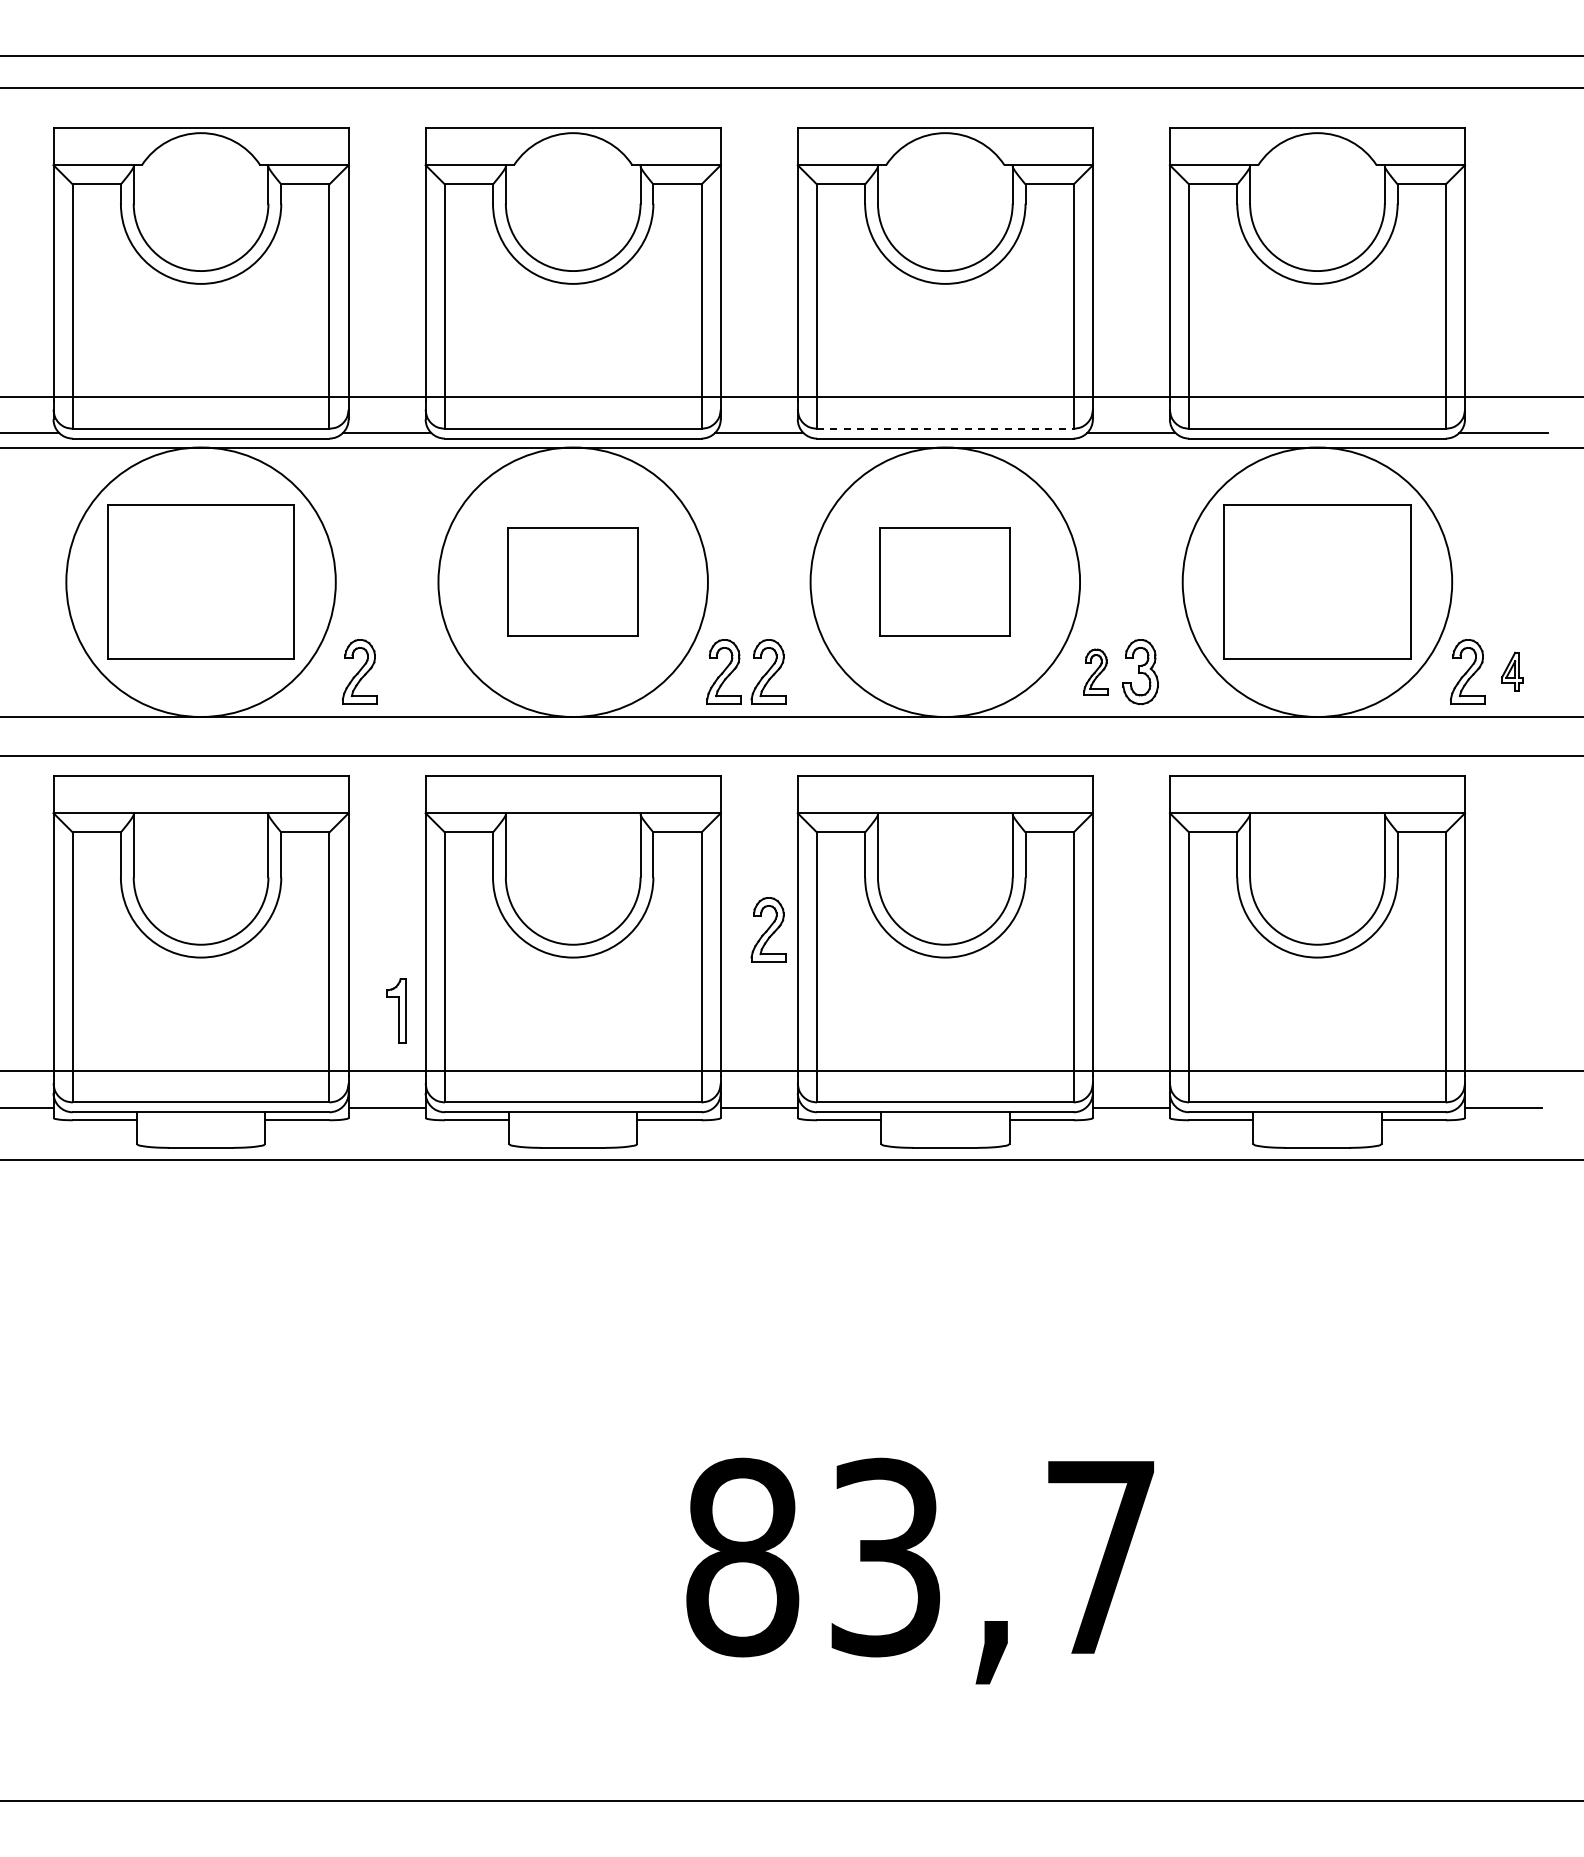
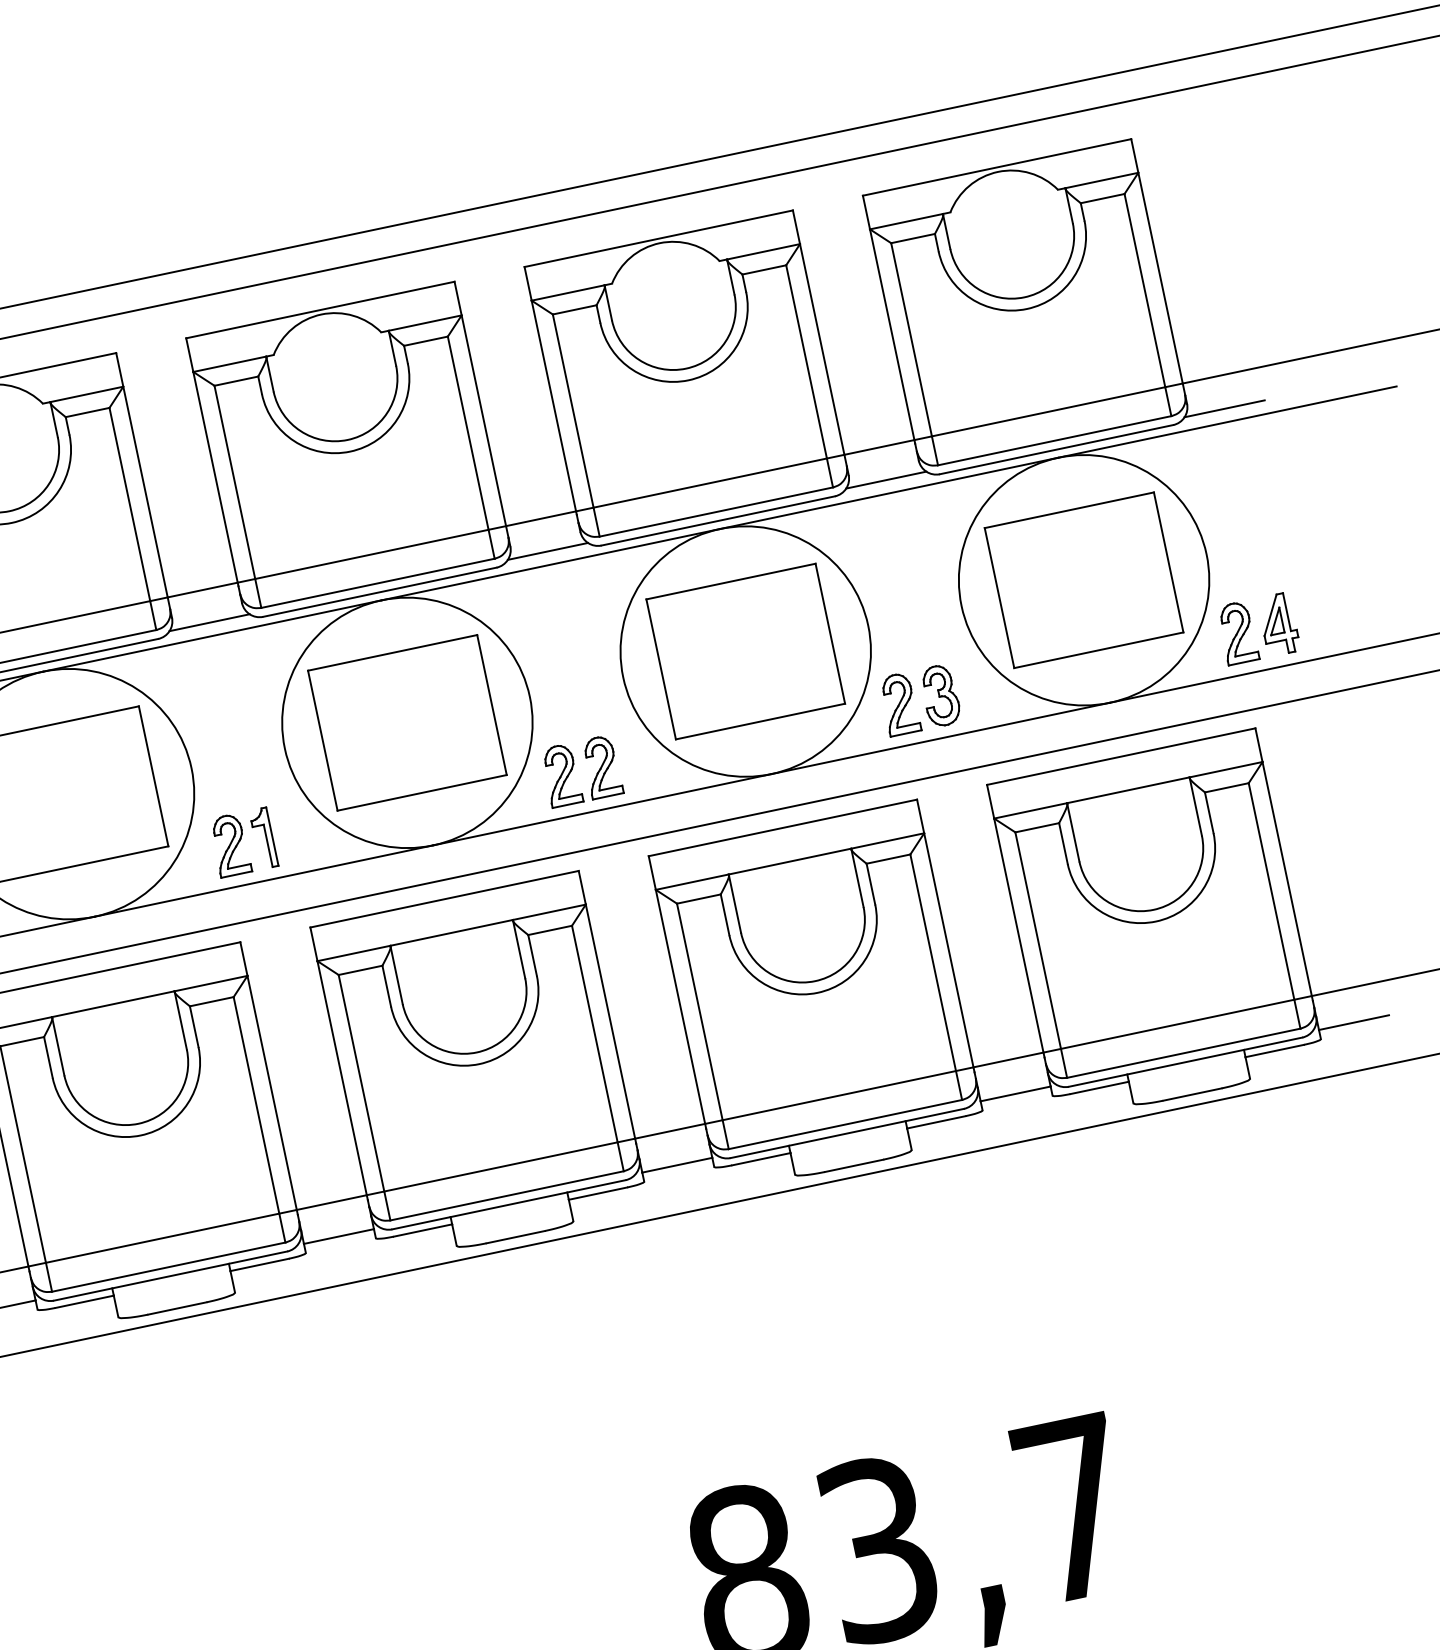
line: (945, 428) -> (716, 511), dashed -> solid
part: (572, 581) -> (406, 722), size x1.43
part: (944, 581) -> (744, 651), size x1.43
part: (1095, 671) -> (899, 703), size x1.43
part: (1512, 671) -> (1278, 624), size x1.67
part: (768, 929) -> (651, 1001), removed
part: (396, 1010) -> (263, 837), moved

